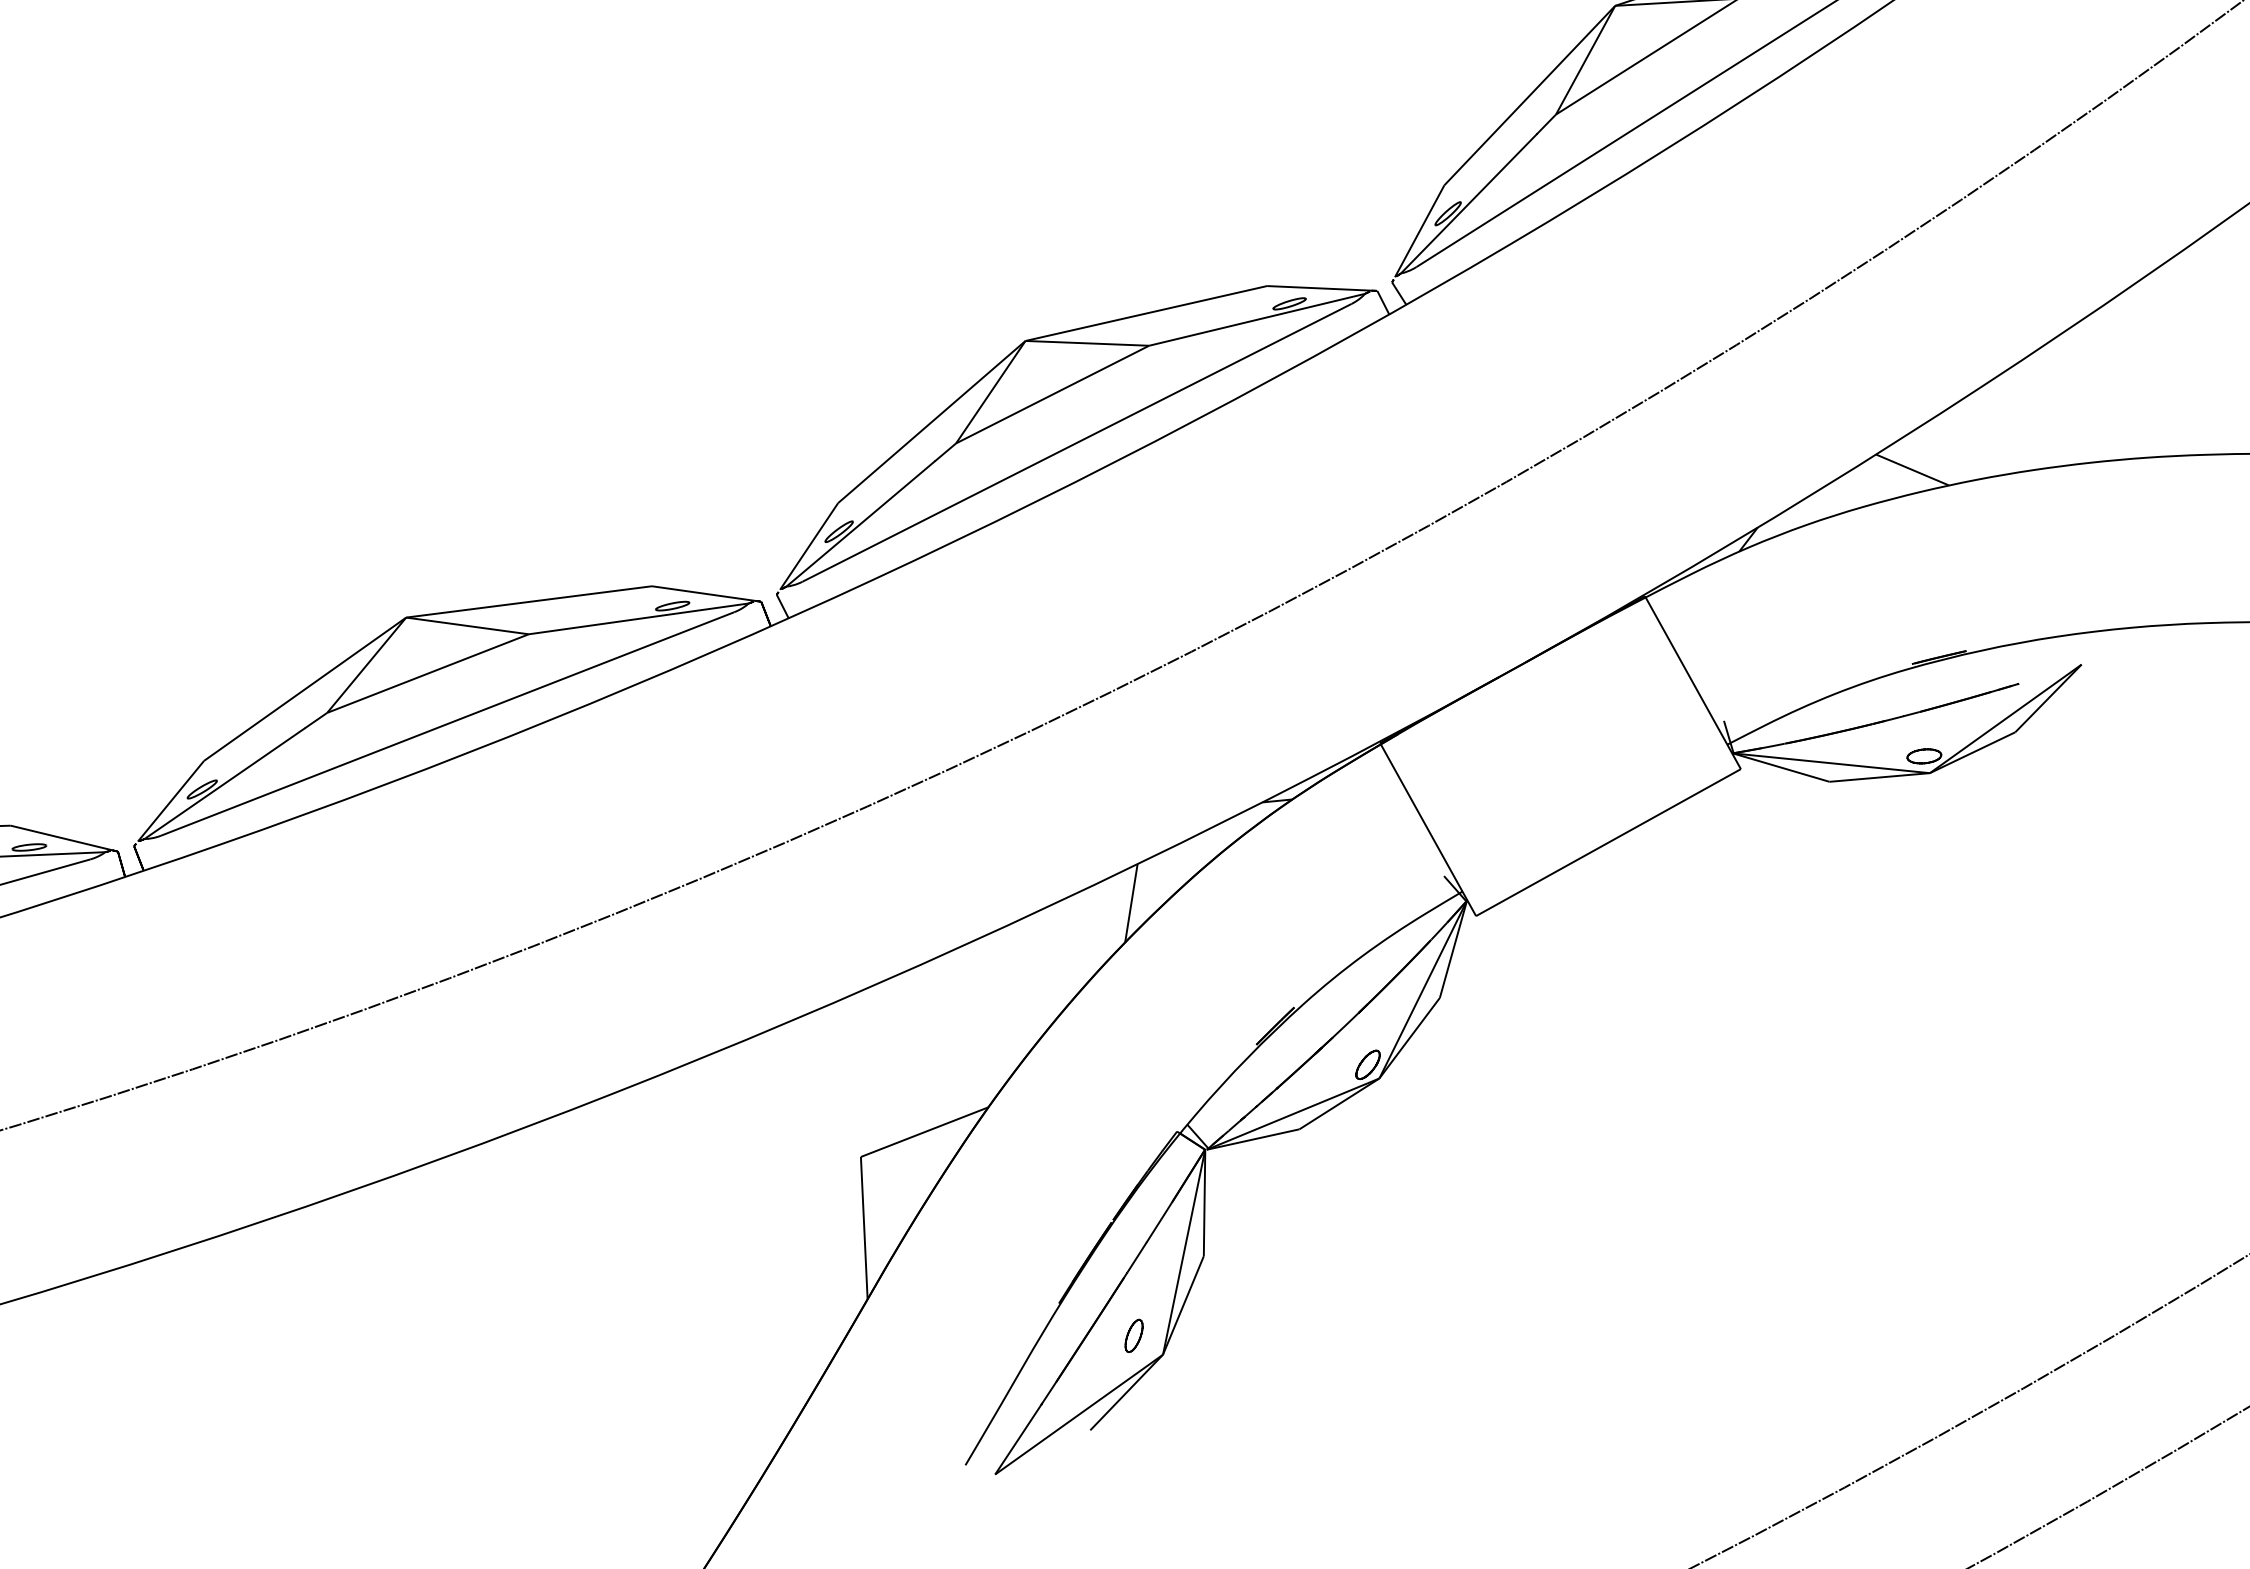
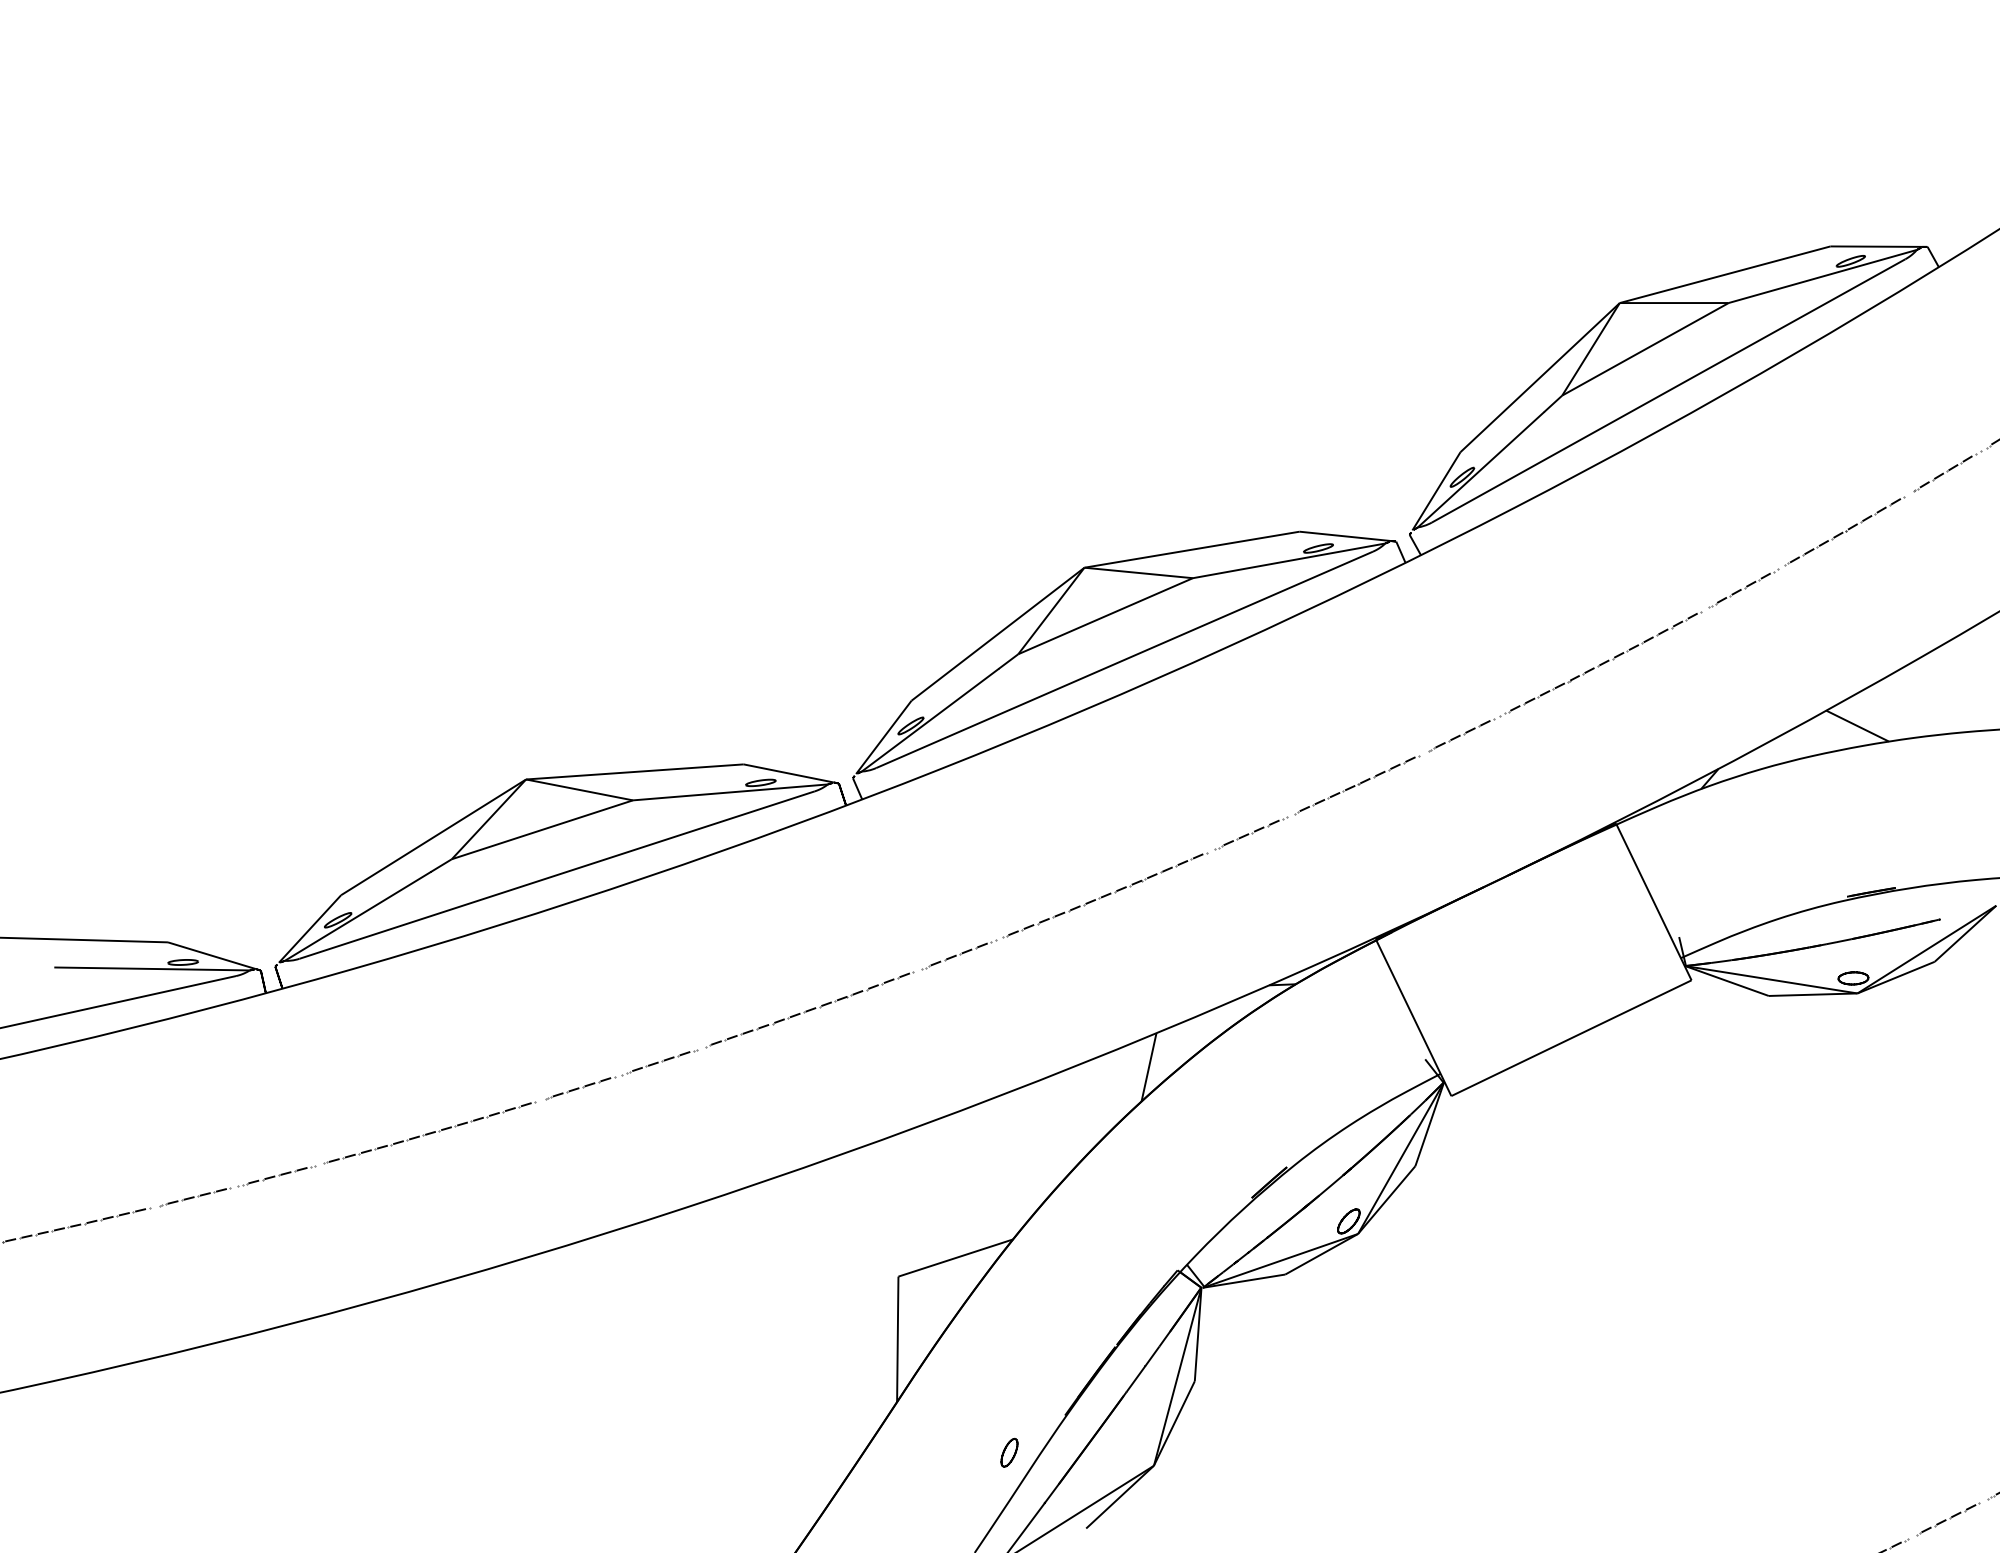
part: (1134, 1335) -> (1009, 1452), moved

